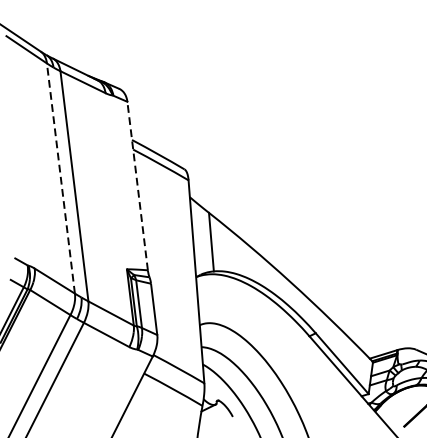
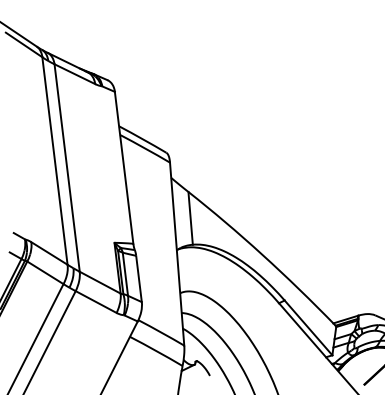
line: (60, 179) -> (54, 161), dashed -> solid
line: (138, 185) -> (124, 167), dashed -> solid

